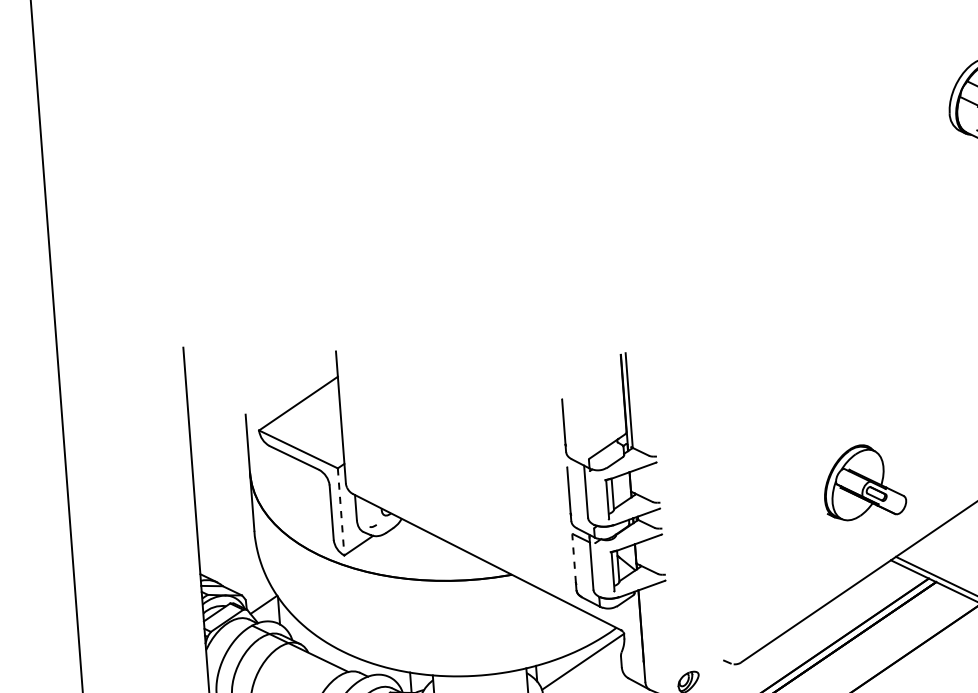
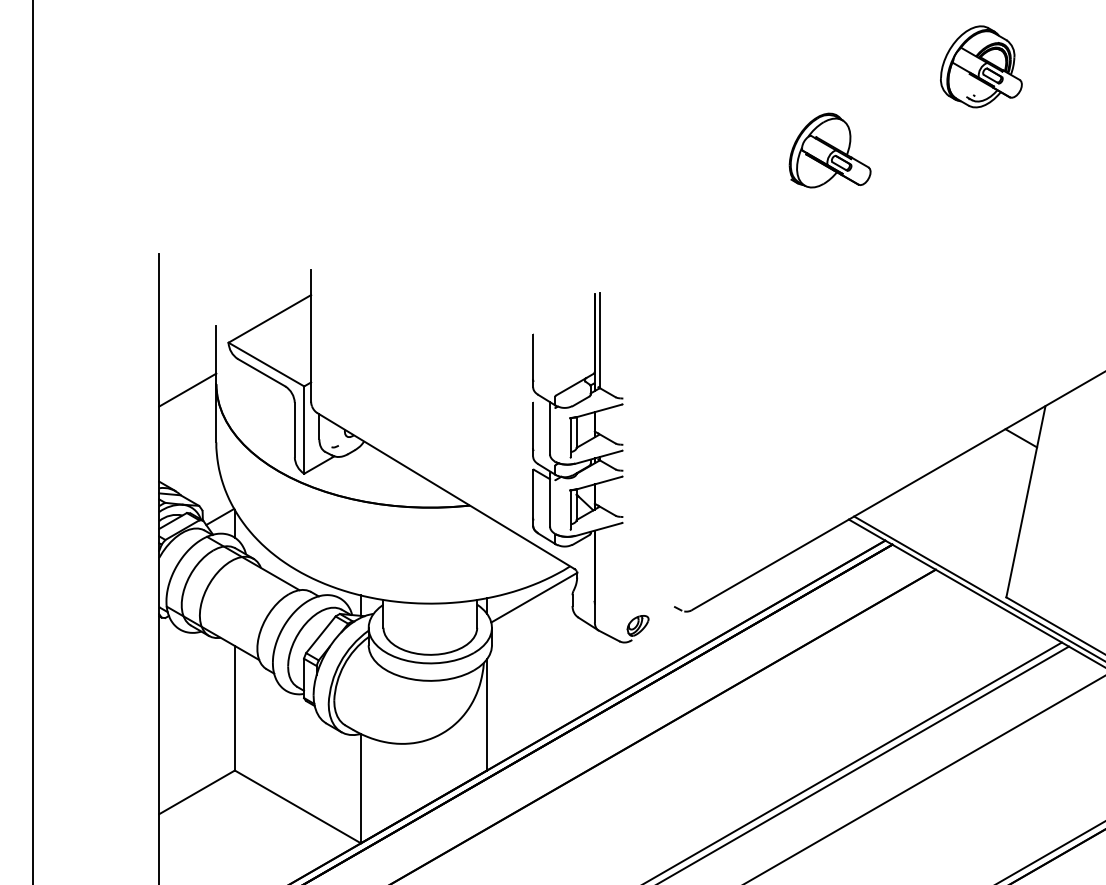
line: (221, 480) -> (187, 389), added
part: (863, 482) -> (829, 150), moved
line: (341, 512) -> (304, 430), dashed -> solid
line: (574, 557) -> (533, 493), dashed -> solid

